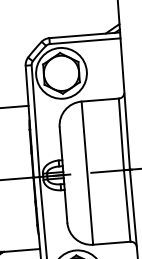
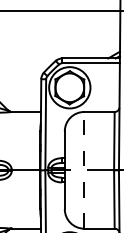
line: (87, 172) -> (84, 169), solid -> dashed

